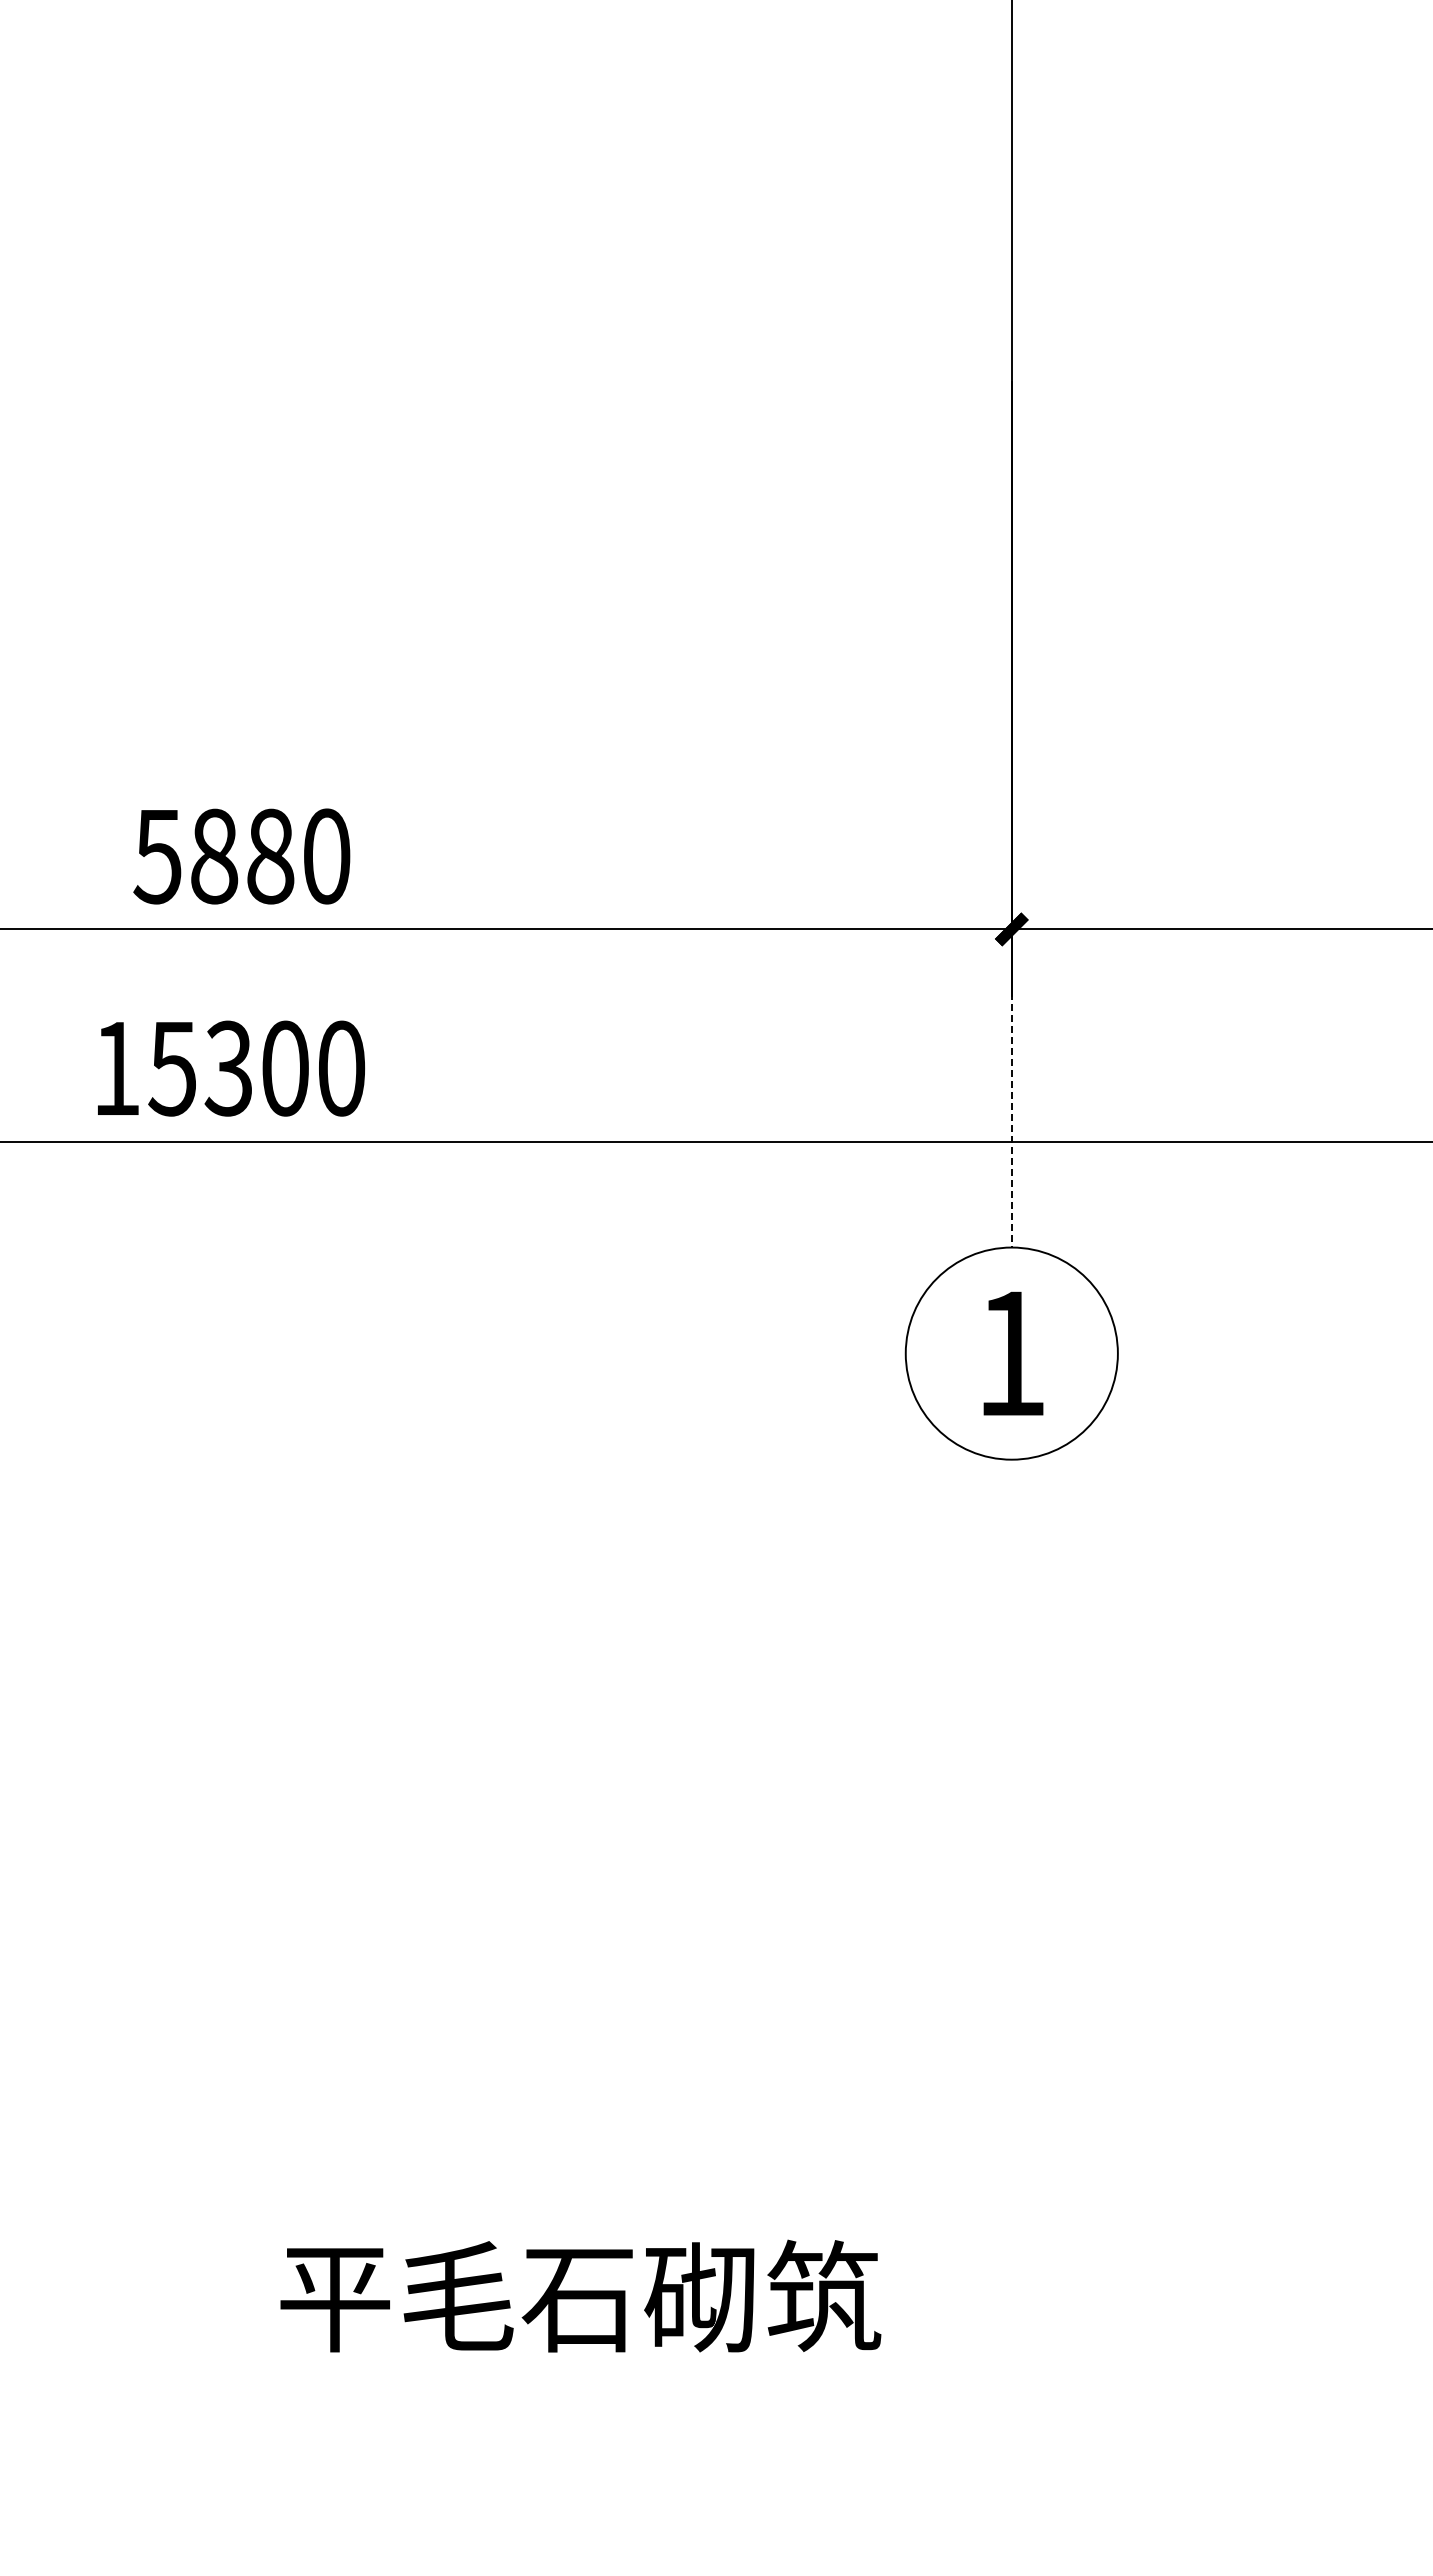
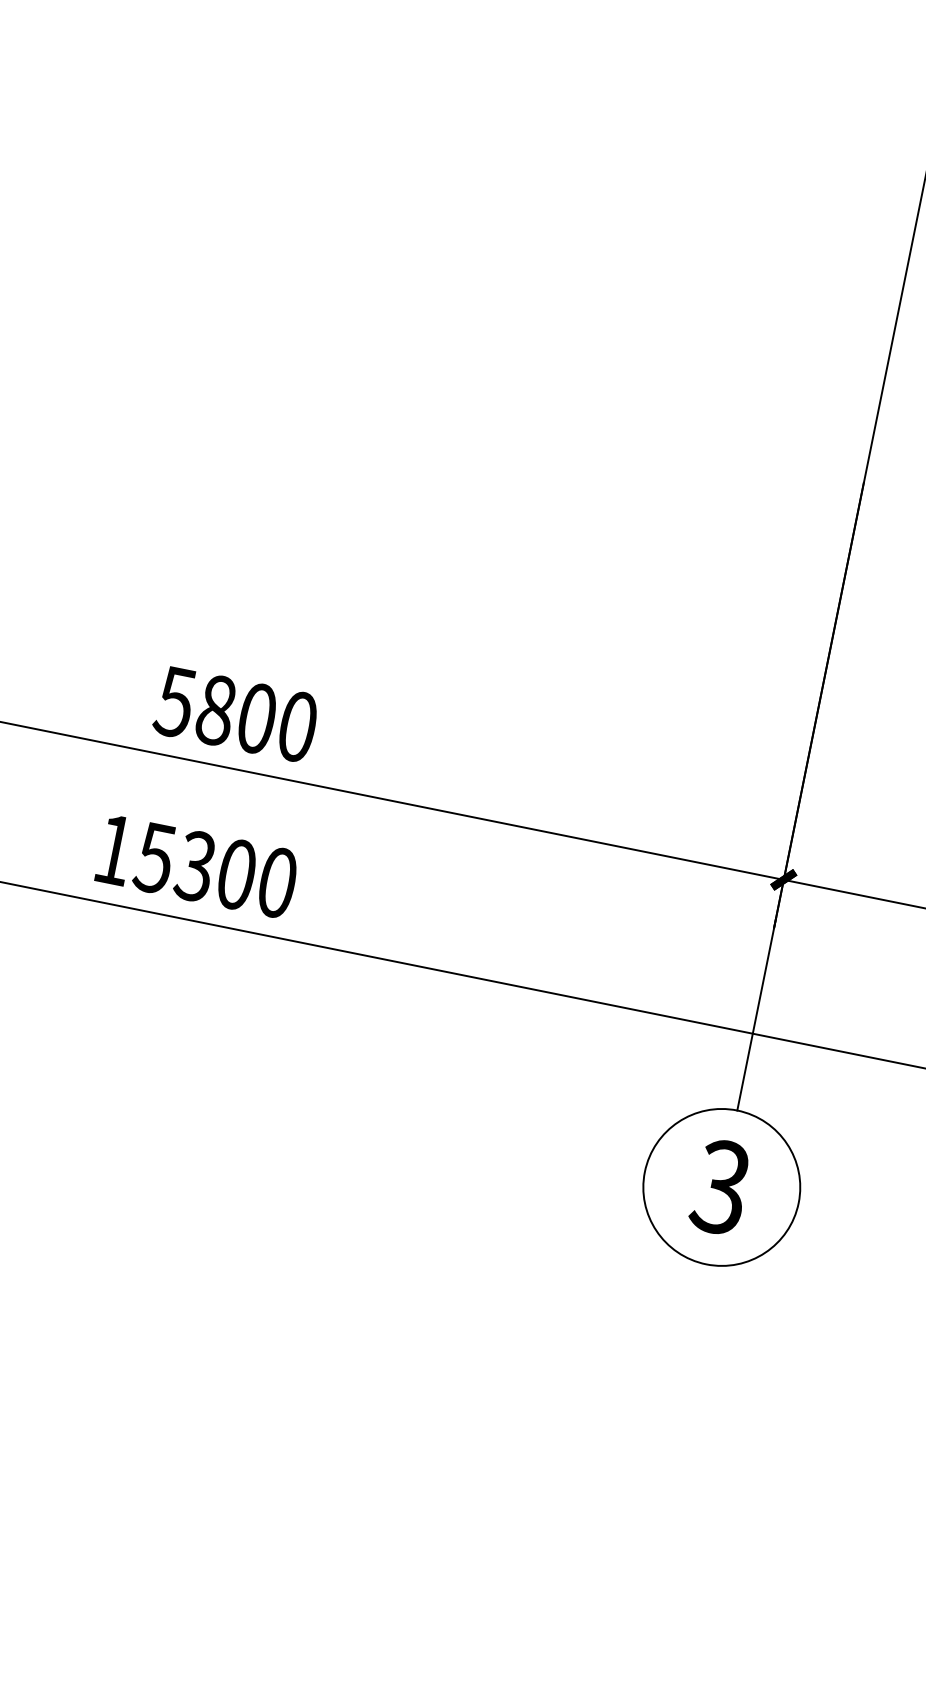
text: (270, 856) -> (256, 718), 5880 -> 5800
line: (1011, 1114) -> (756, 1014), dashed -> solid
text: (1009, 1353) -> (720, 1187), 1 -> 3

